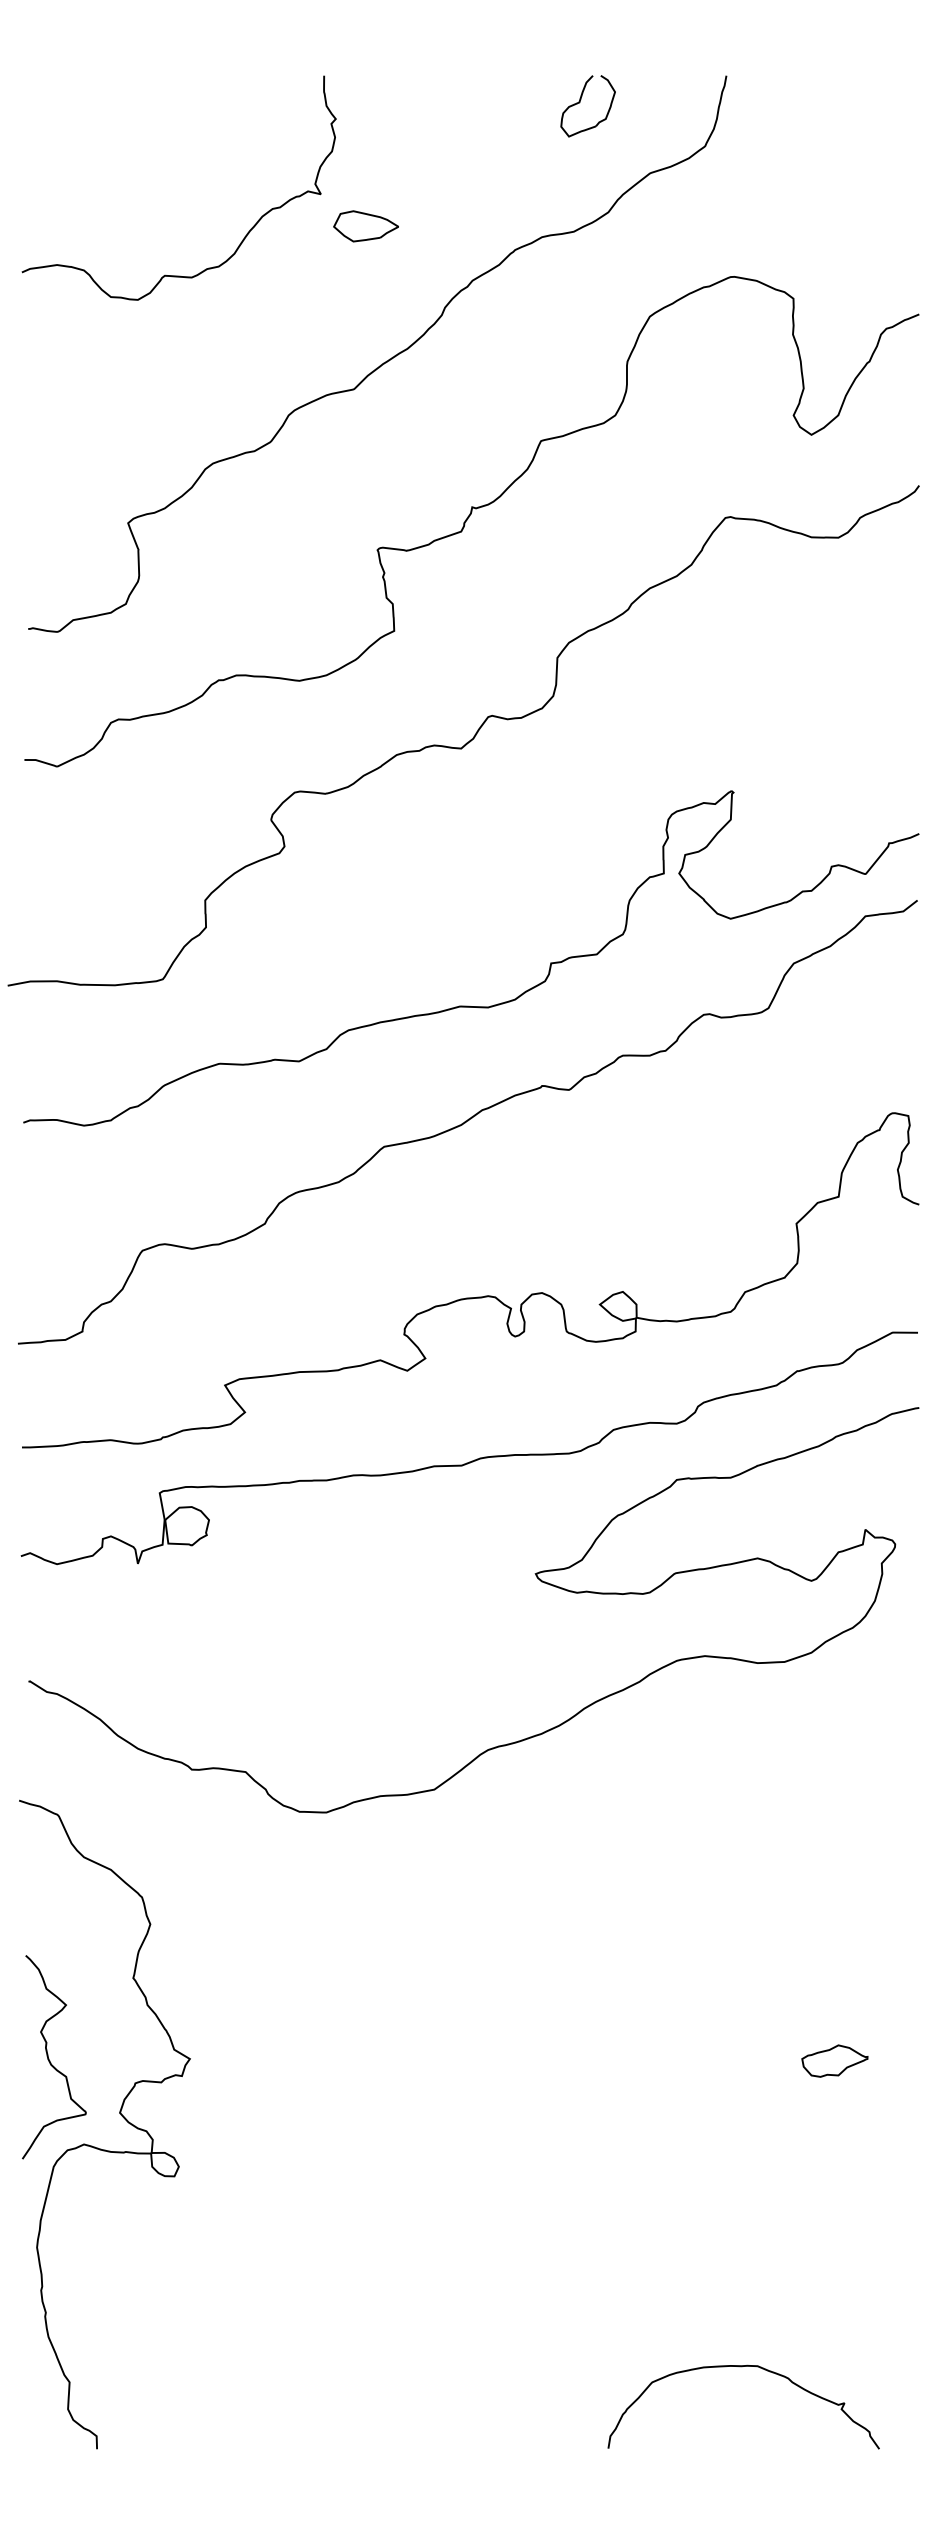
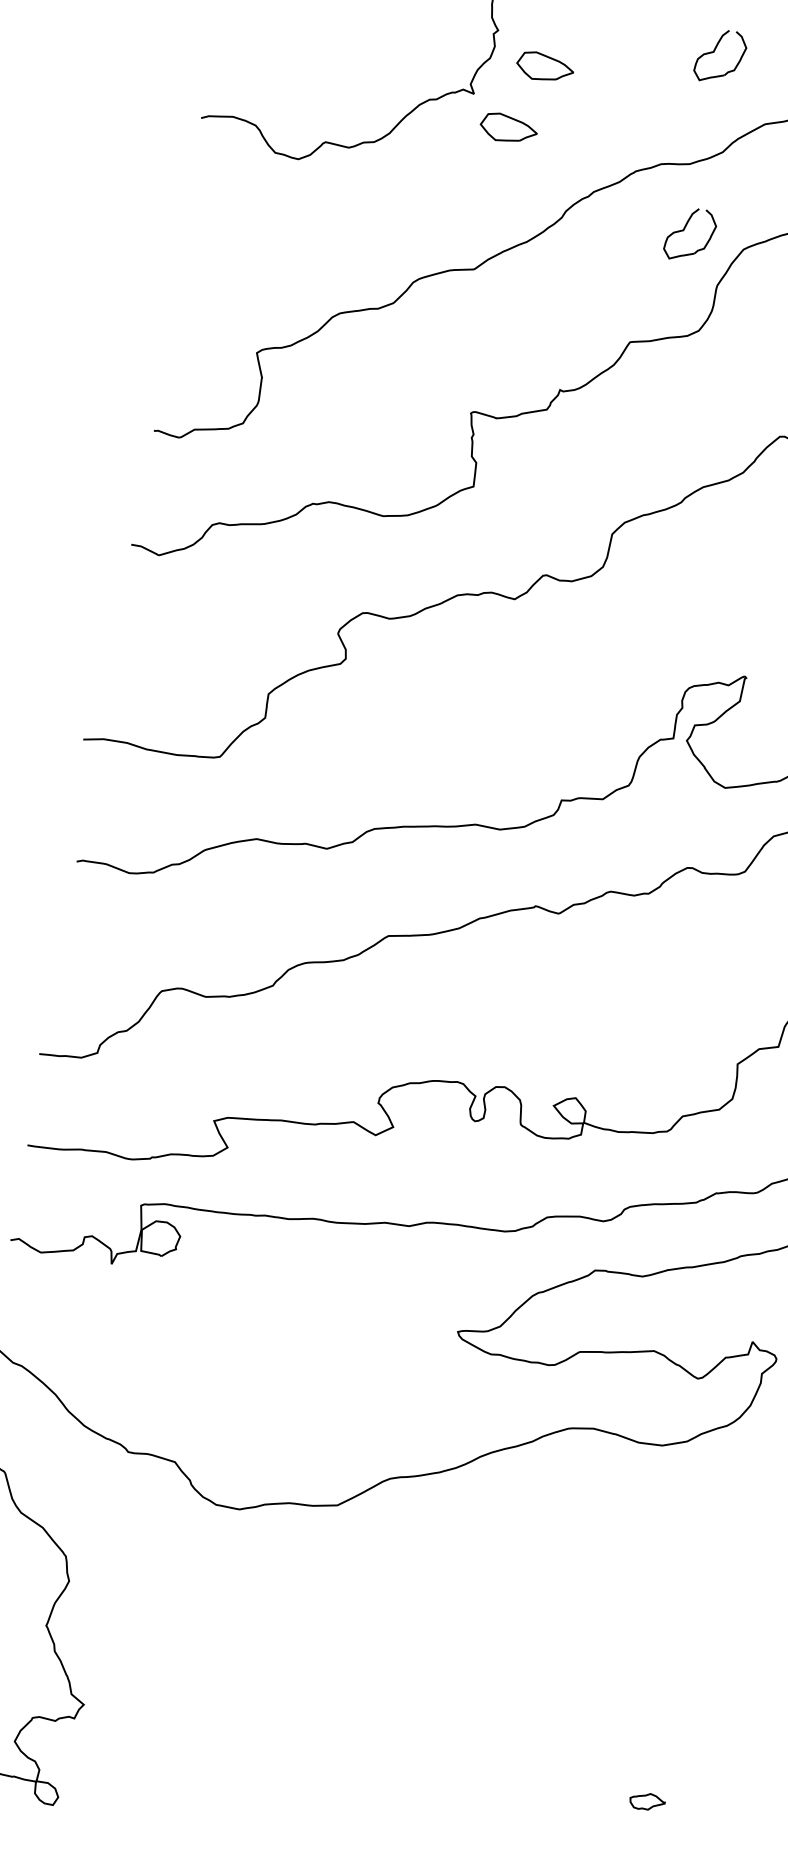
part: (394, 151) -> (544, 67), added
part: (580, 306) -> (684, 230), added
part: (834, 2060) -> (647, 1801), size x0.6

